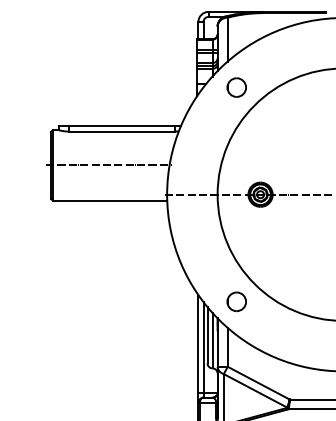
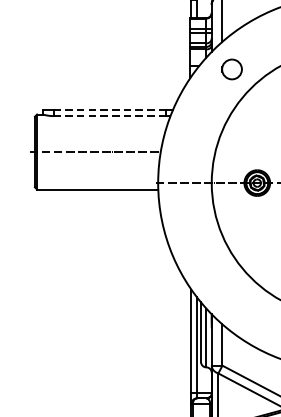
line: (122, 125) -> (110, 109), solid -> dashed
line: (122, 131) -> (110, 116), solid -> dashed
part: (236, 301) -> (231, 296), removed

